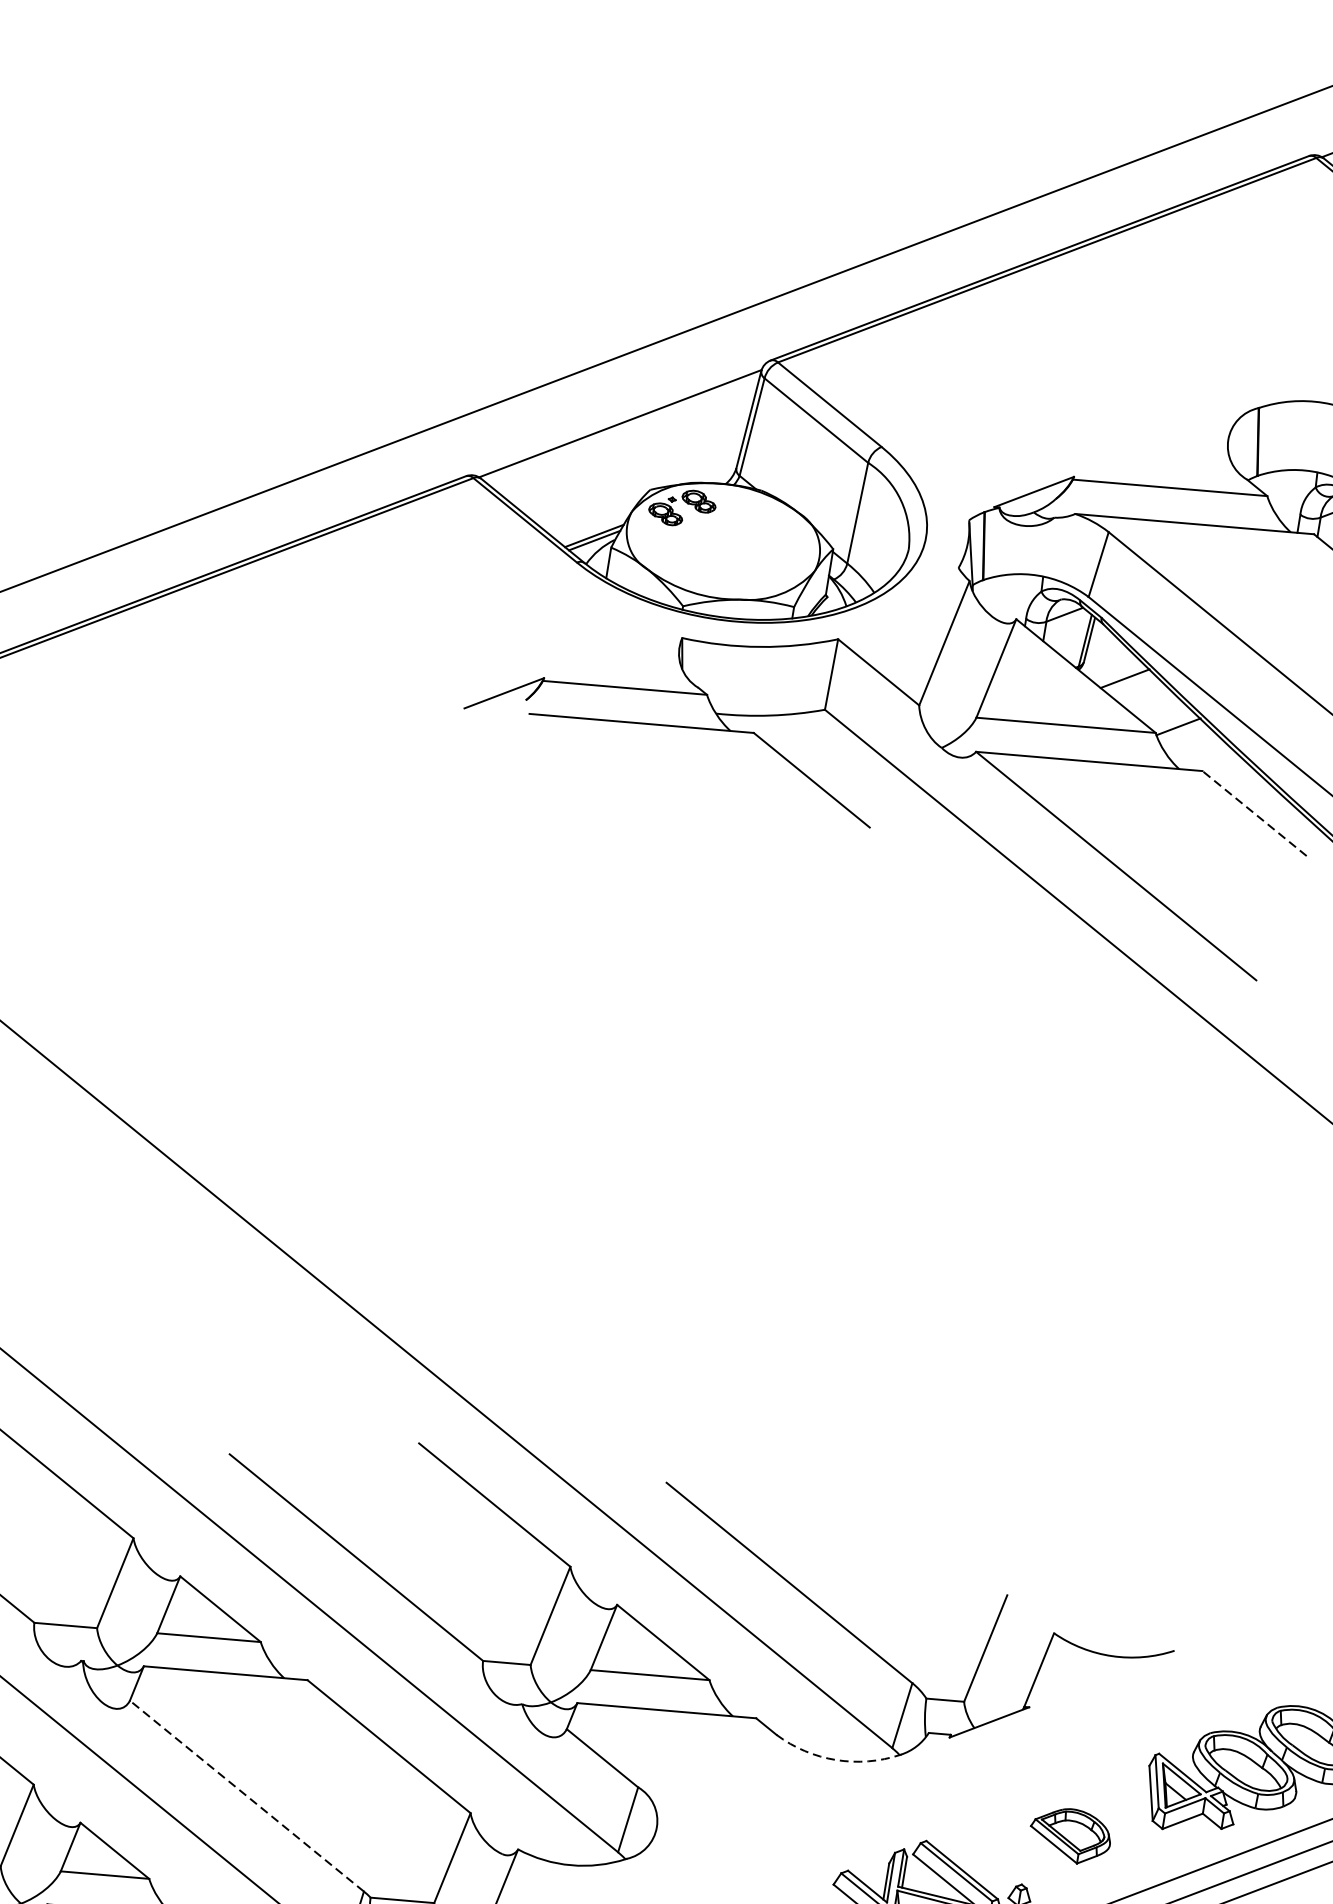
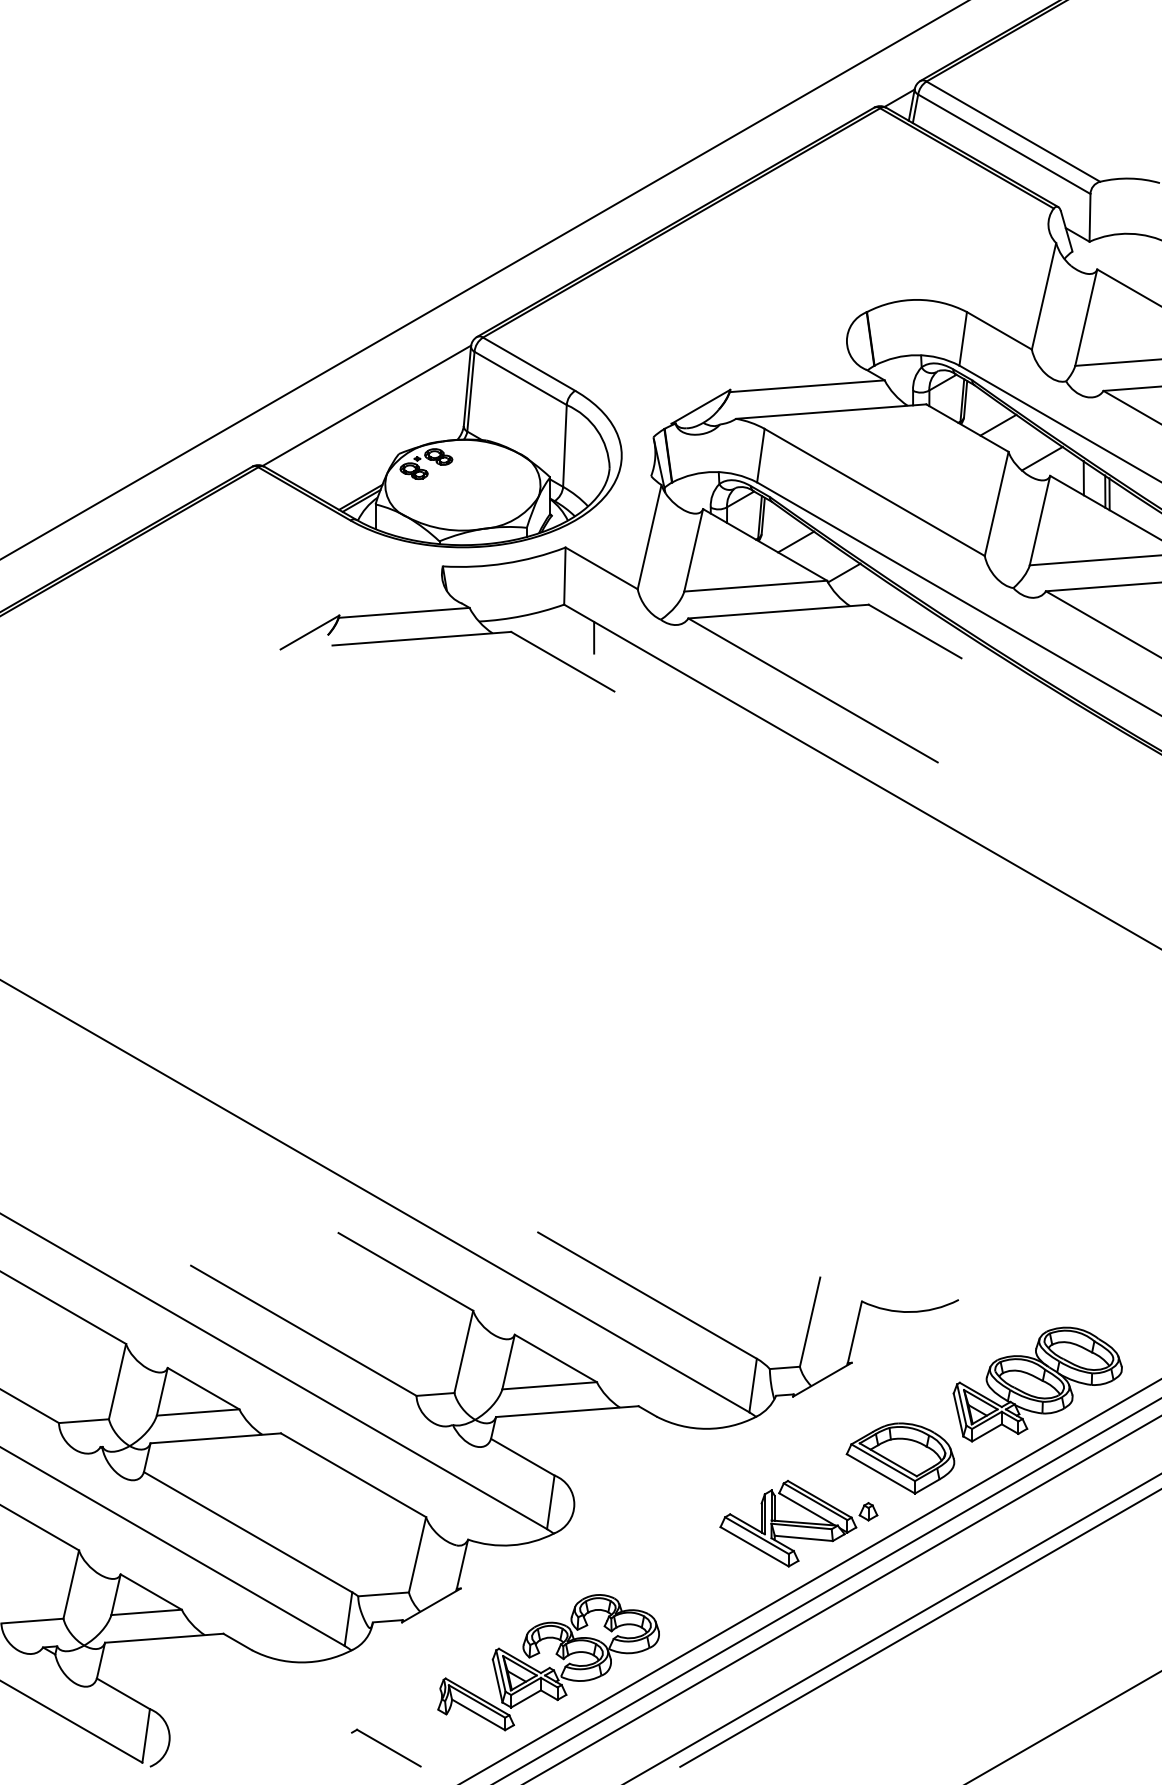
line: (855, 756) -> (594, 637), added
line: (1255, 813) -> (915, 631), dashed -> solid
arc: (835, 1759) -> (706, 1428), dashed -> solid
line: (246, 1795) -> (247, 1531), dashed -> solid
part: (1070, 1835) -> (900, 1458), size x1.67

